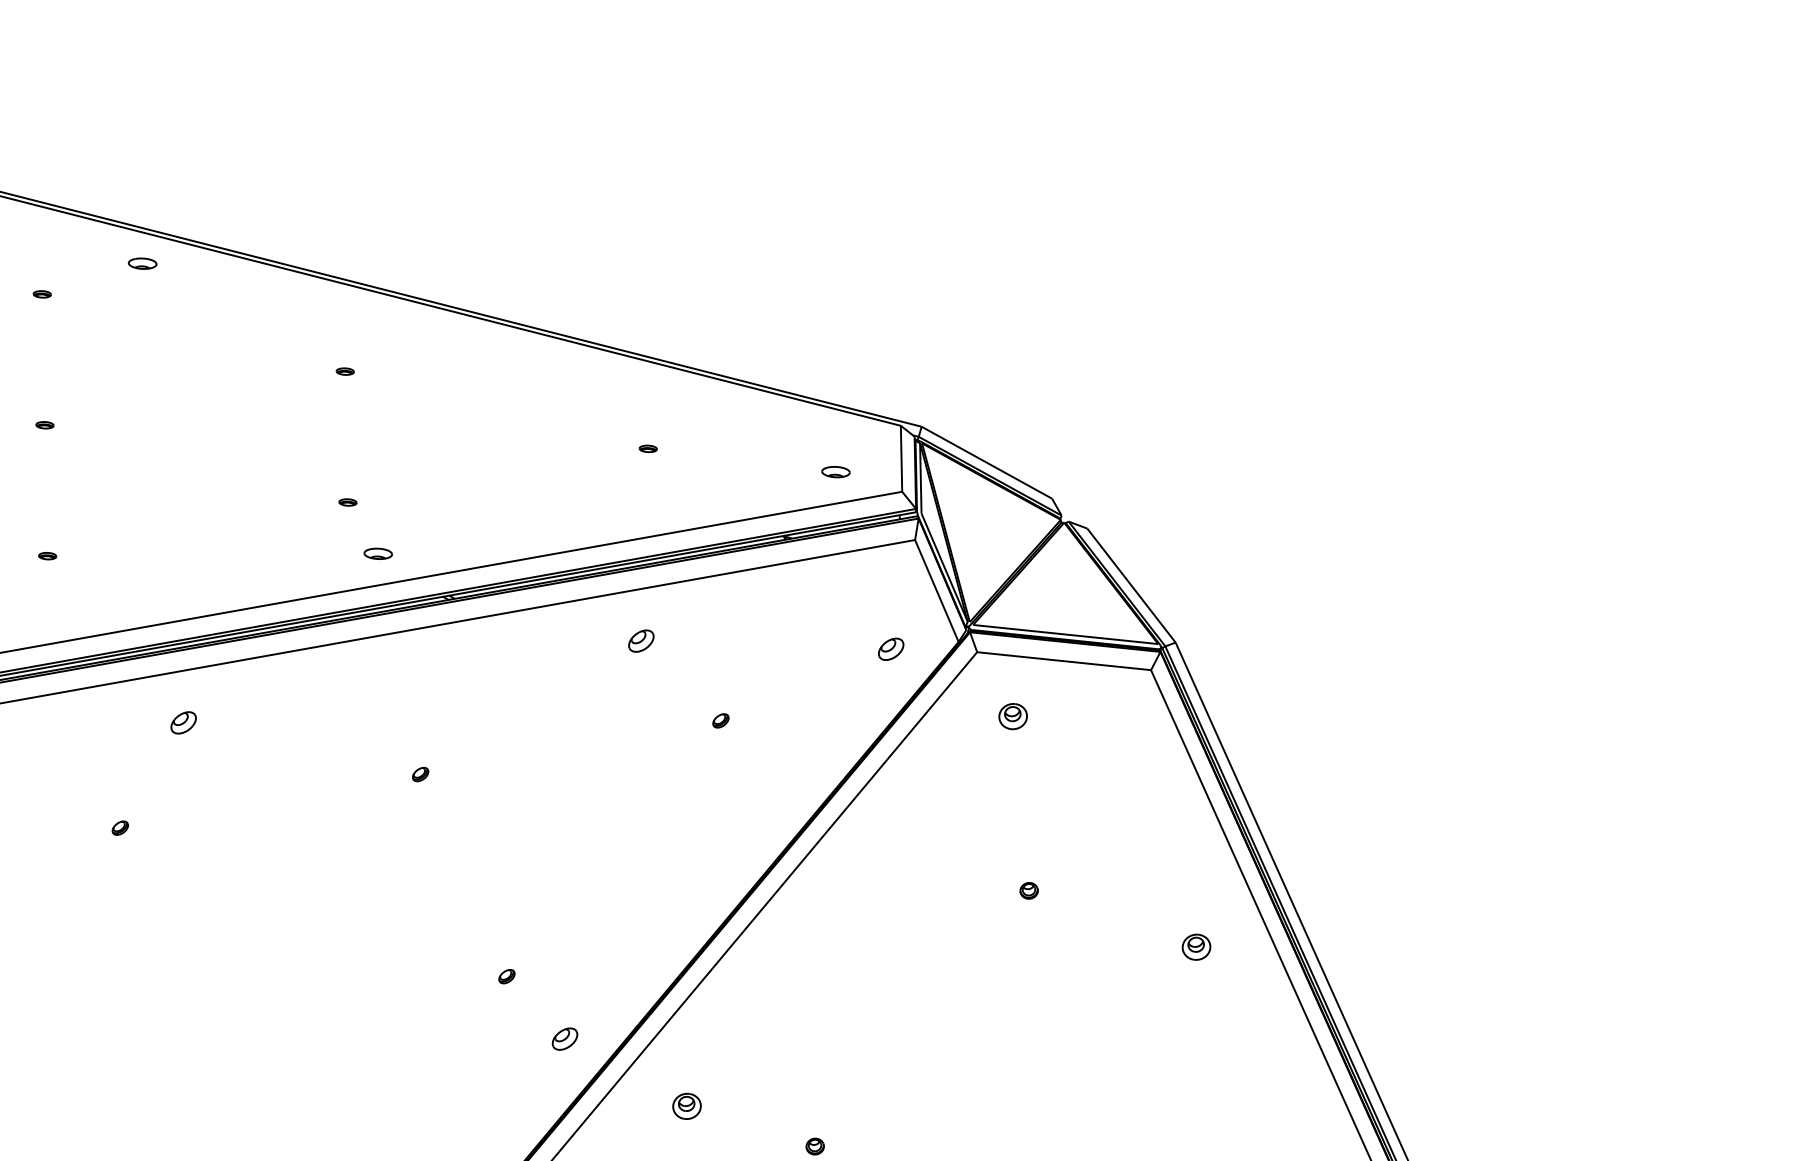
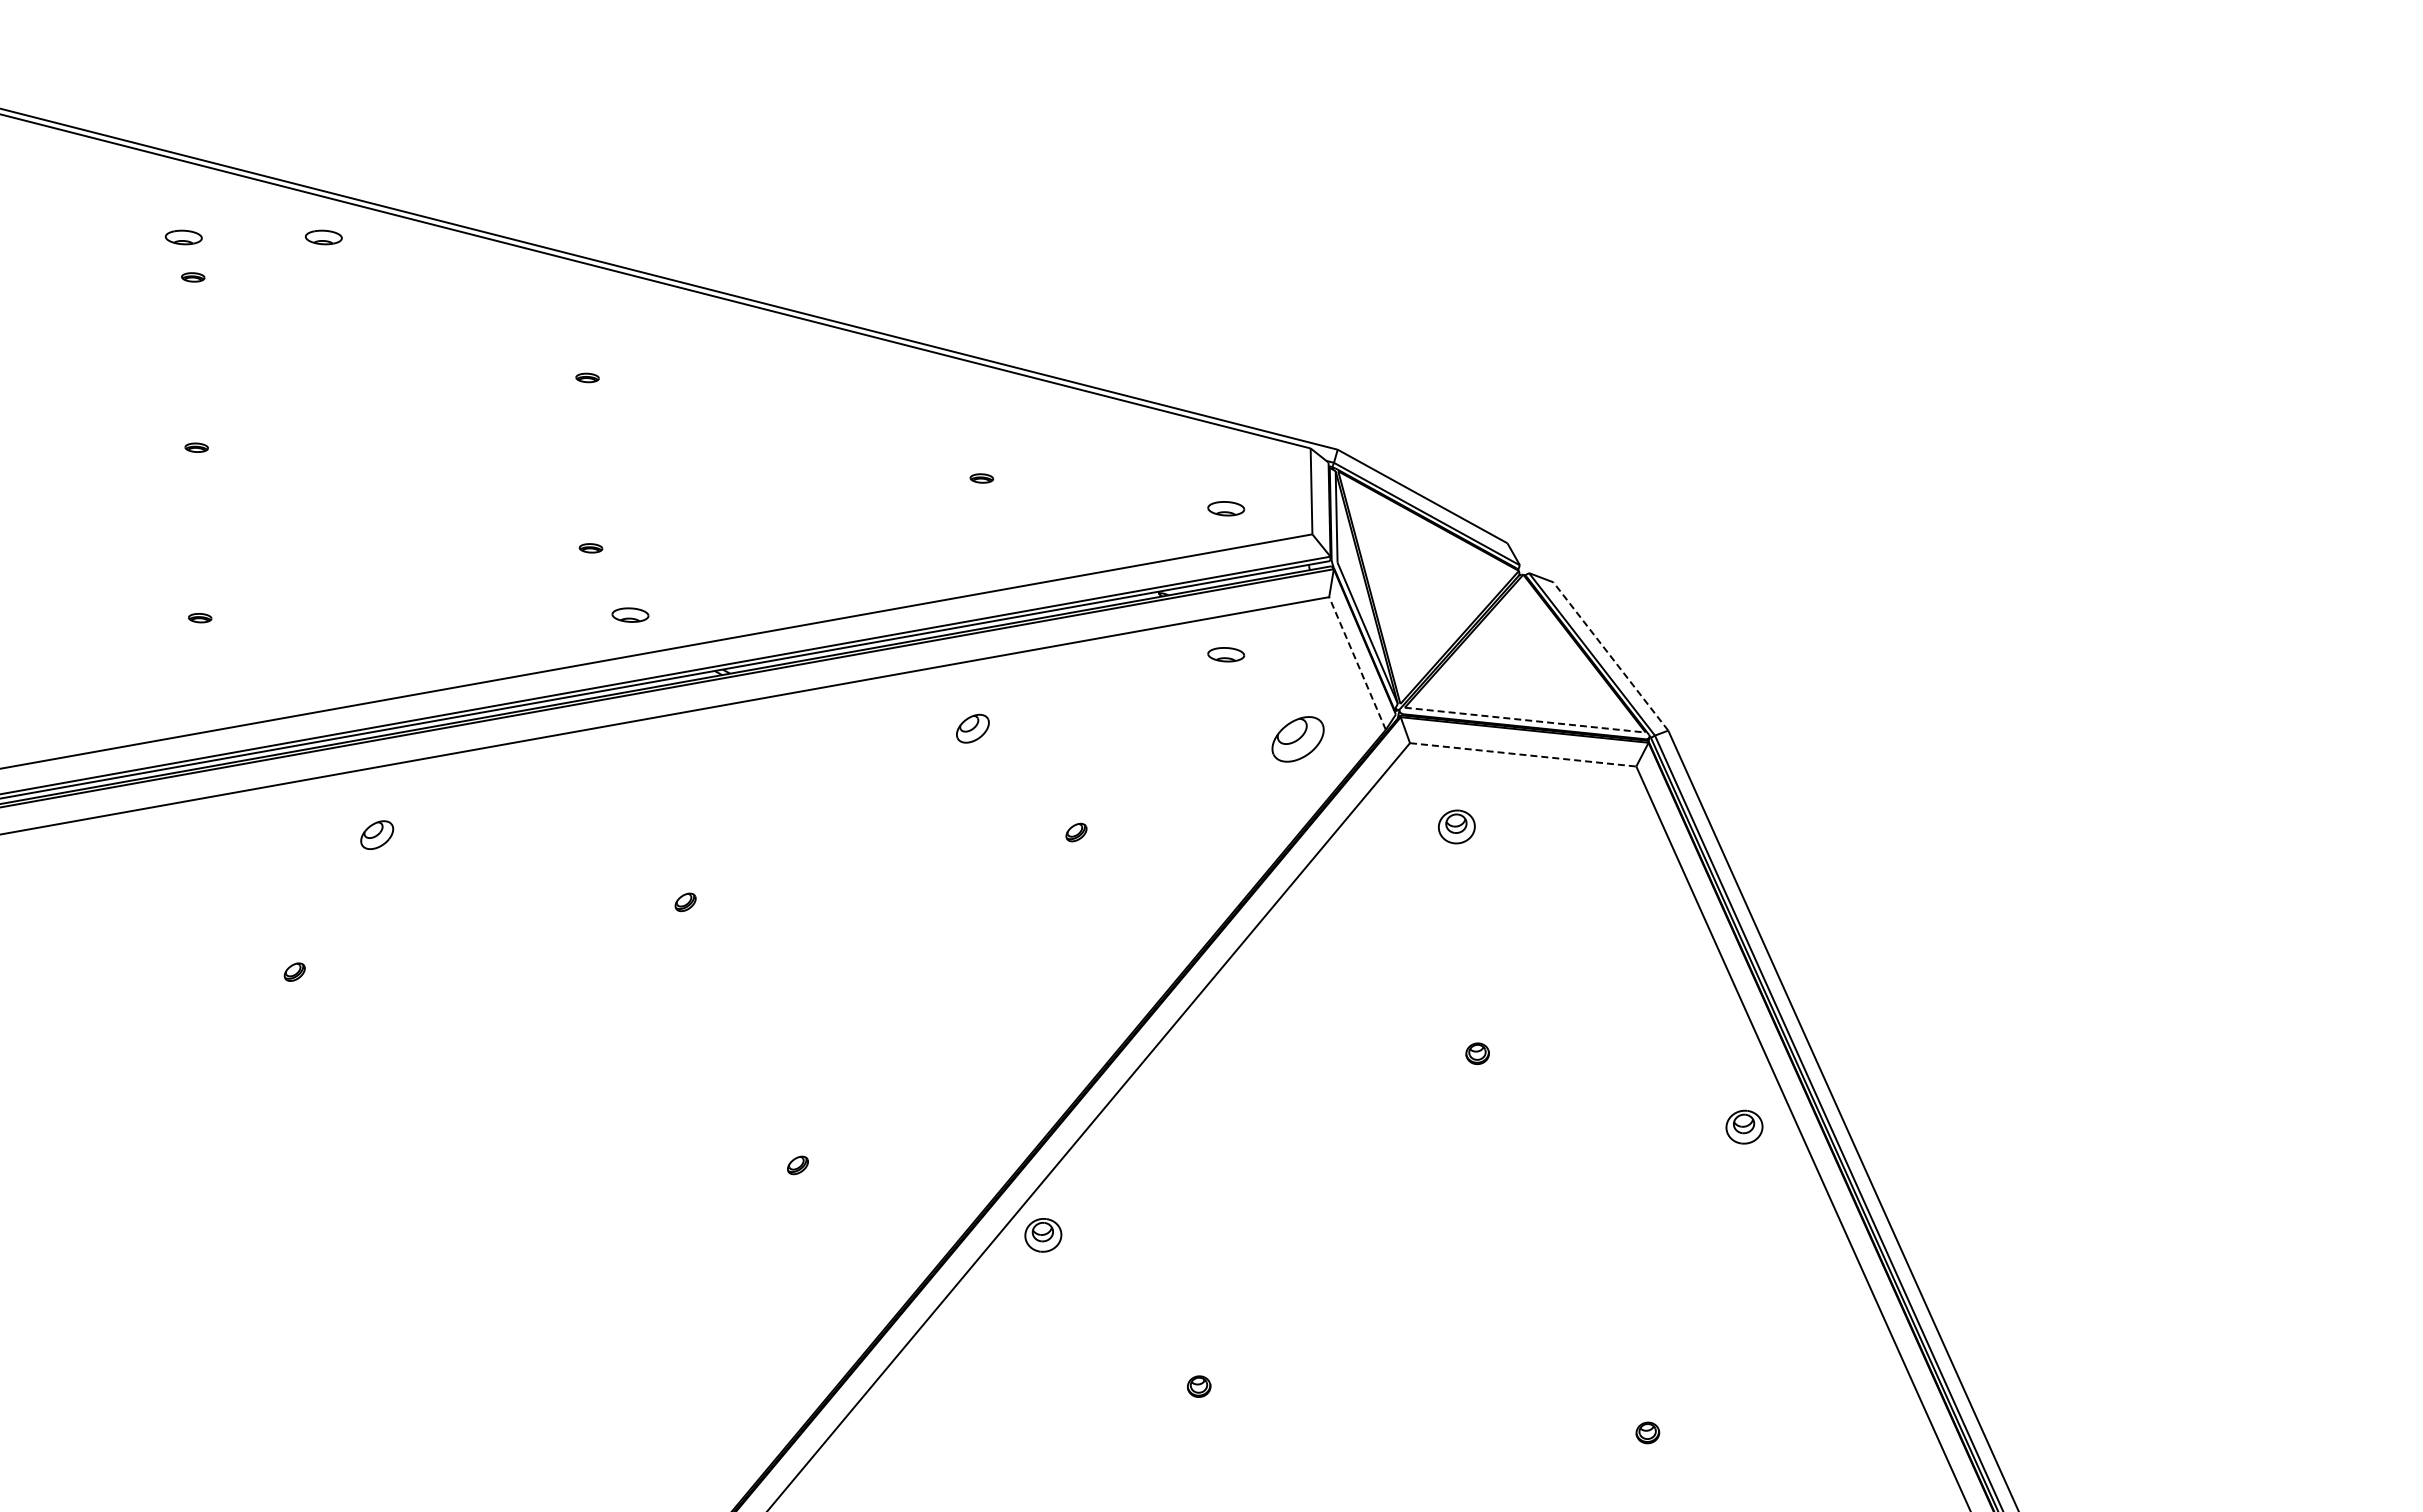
part: (34, 263) -> (183, 237), added
part: (836, 584) -> (1226, 654), added
line: (1131, 585) -> (1610, 656), solid -> dashed
line: (936, 591) -> (1357, 663), solid -> dashed
line: (1065, 634) -> (1525, 720), solid -> dashed
part: (890, 649) -> (1297, 739), size x1.6
line: (1064, 660) -> (1523, 754), solid -> dashed
part: (1196, 946) -> (1744, 1126), moved
part: (564, 1038) -> (873, 1246), removed
part: (687, 1106) -> (1043, 1235), moved

